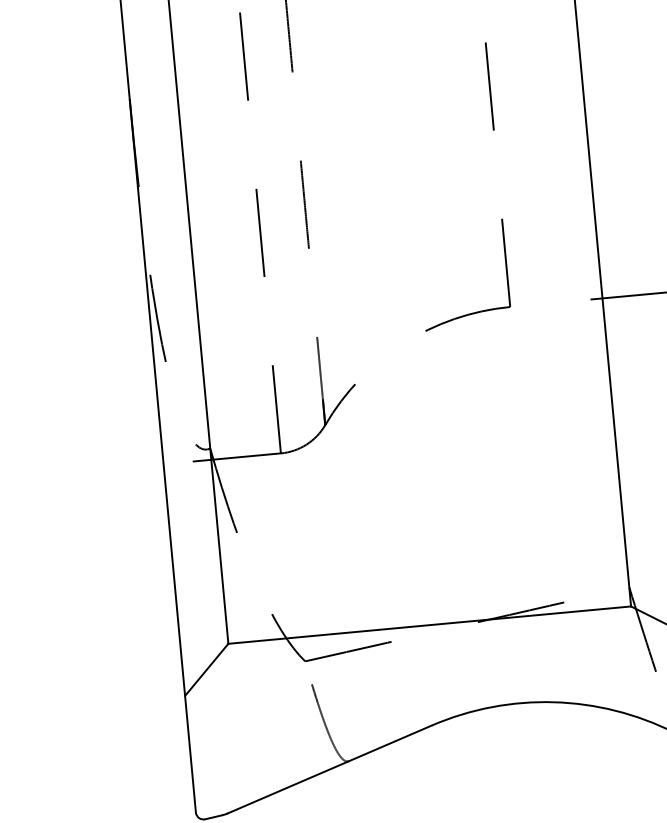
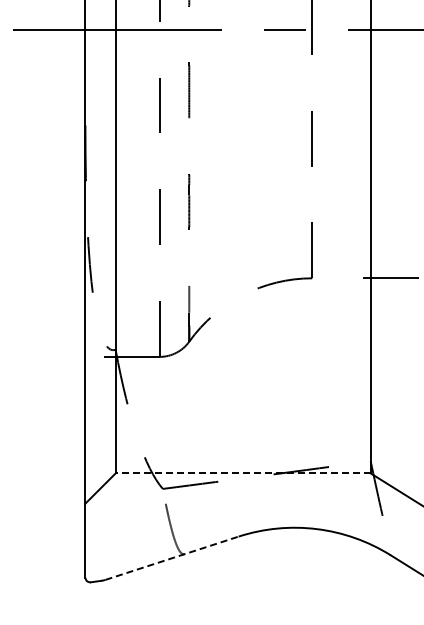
line: (430, 625) -> (243, 473), solid -> dashed
line: (330, 769) -> (172, 558), solid -> dashed

